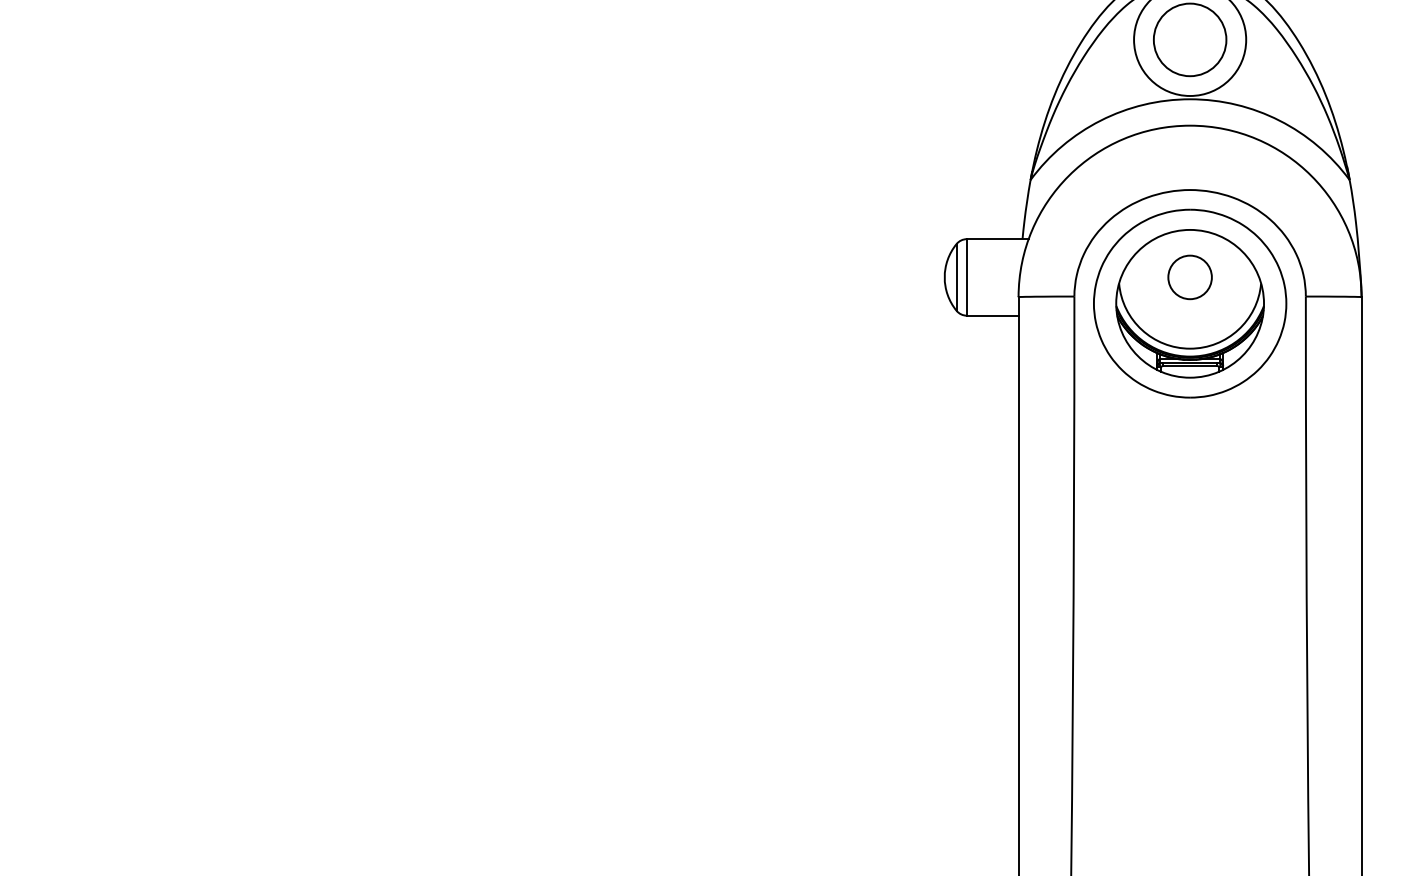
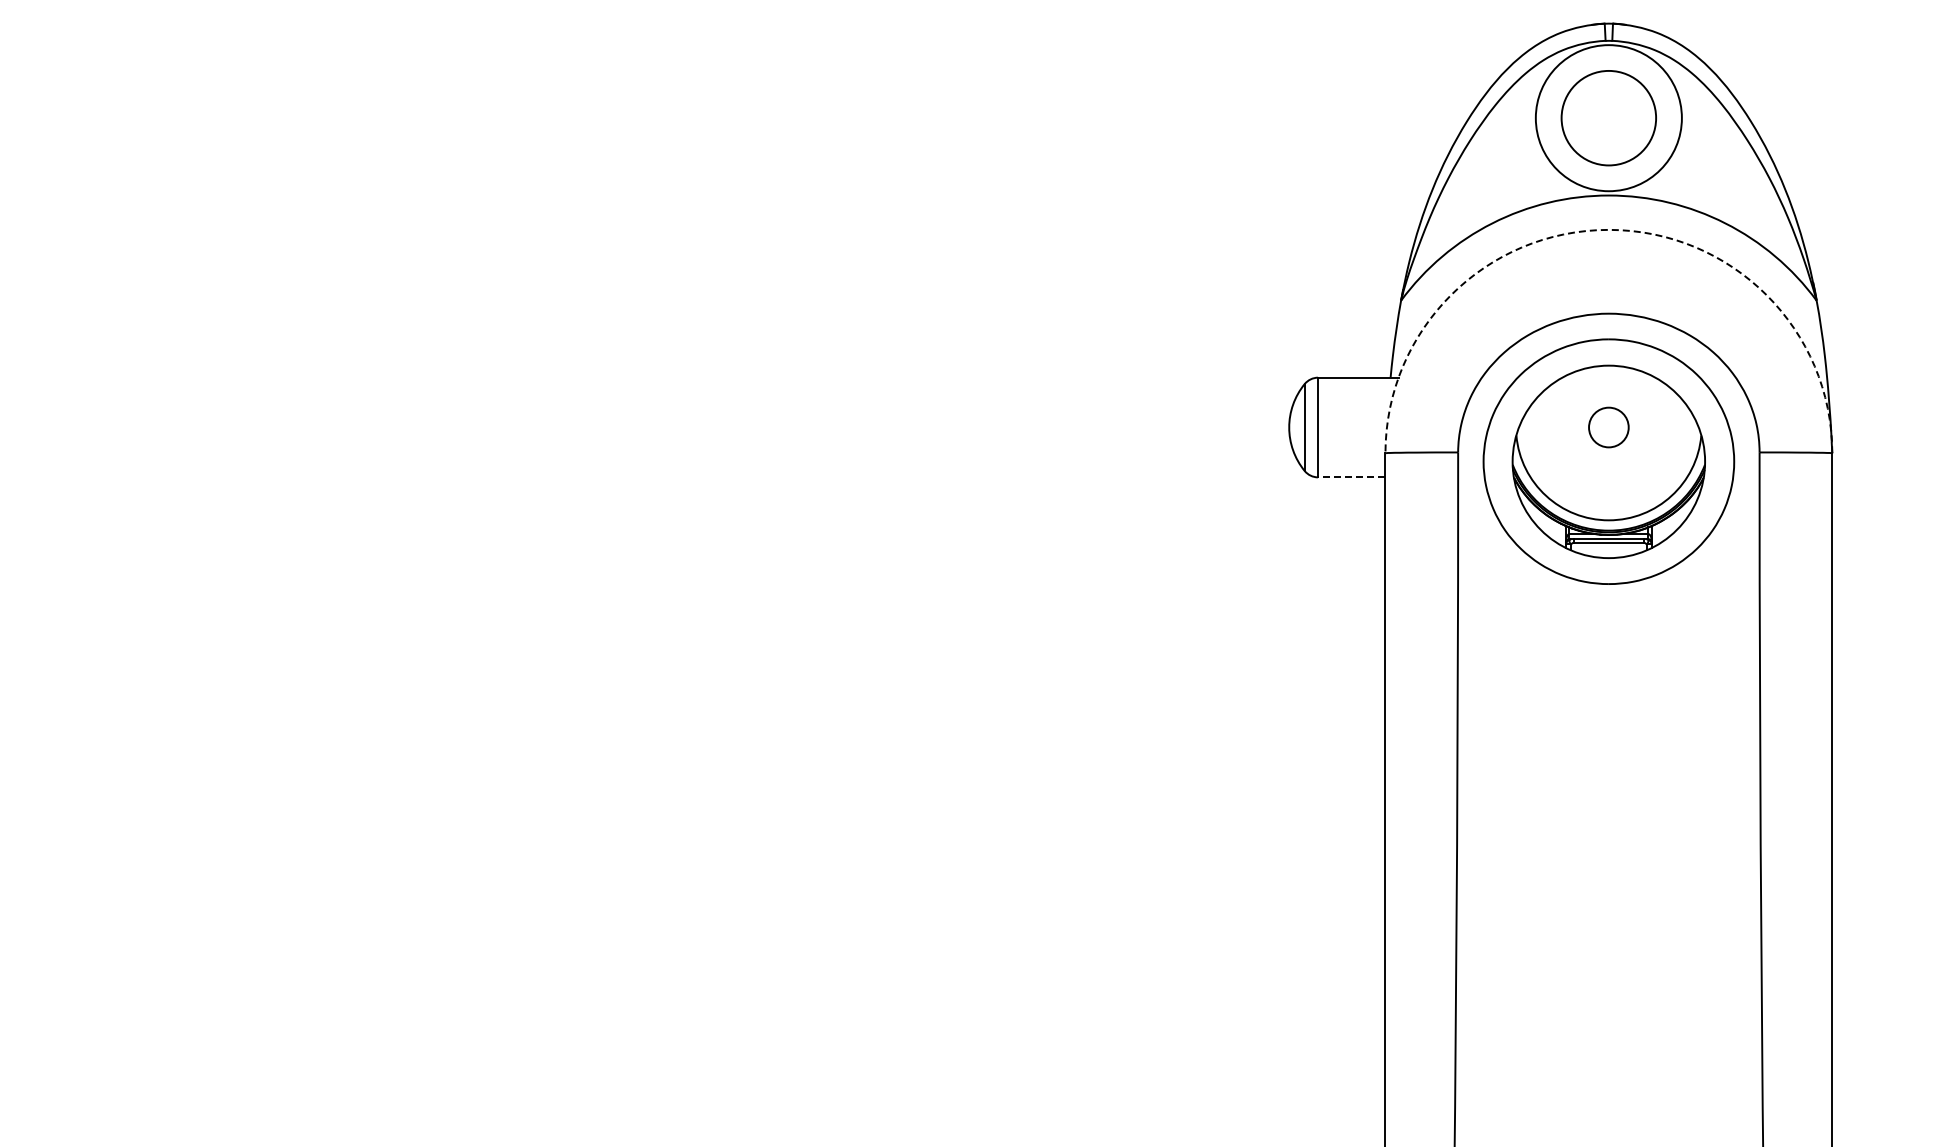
arc: (1189, 125) -> (1608, 229), solid -> dashed
circle: (1189, 277) -> (1608, 427), size x0.7
line: (992, 315) -> (1351, 477), solid -> dashed

